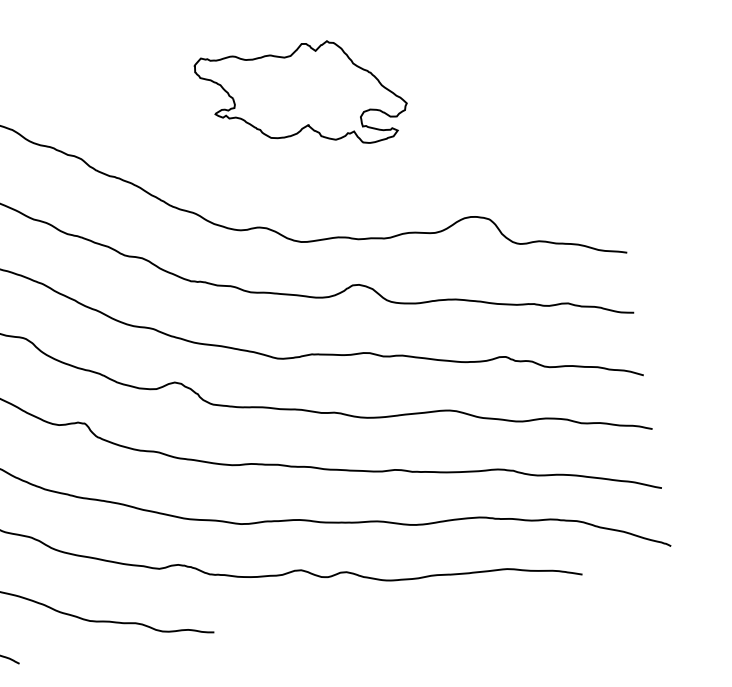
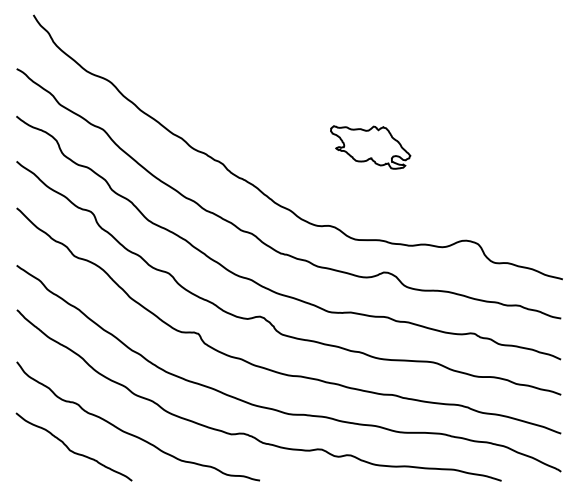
part: (302, 98) -> (370, 147), size x0.6

